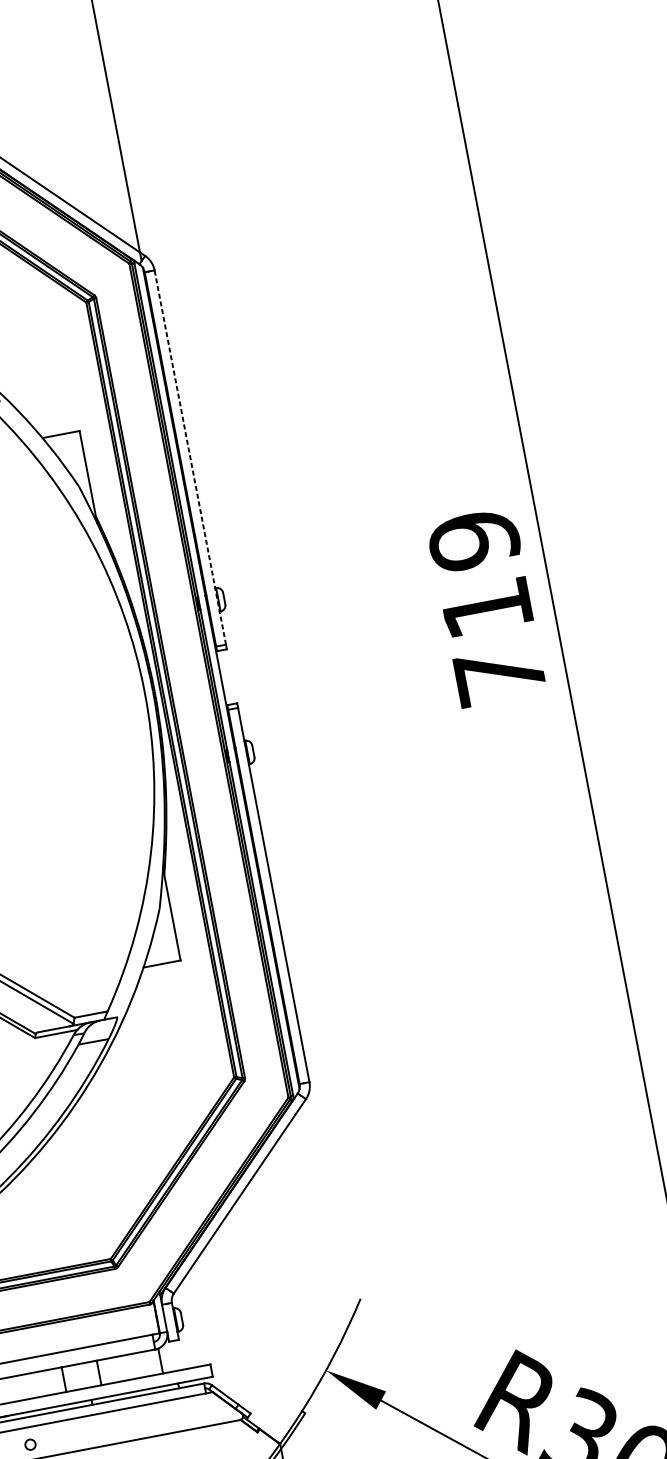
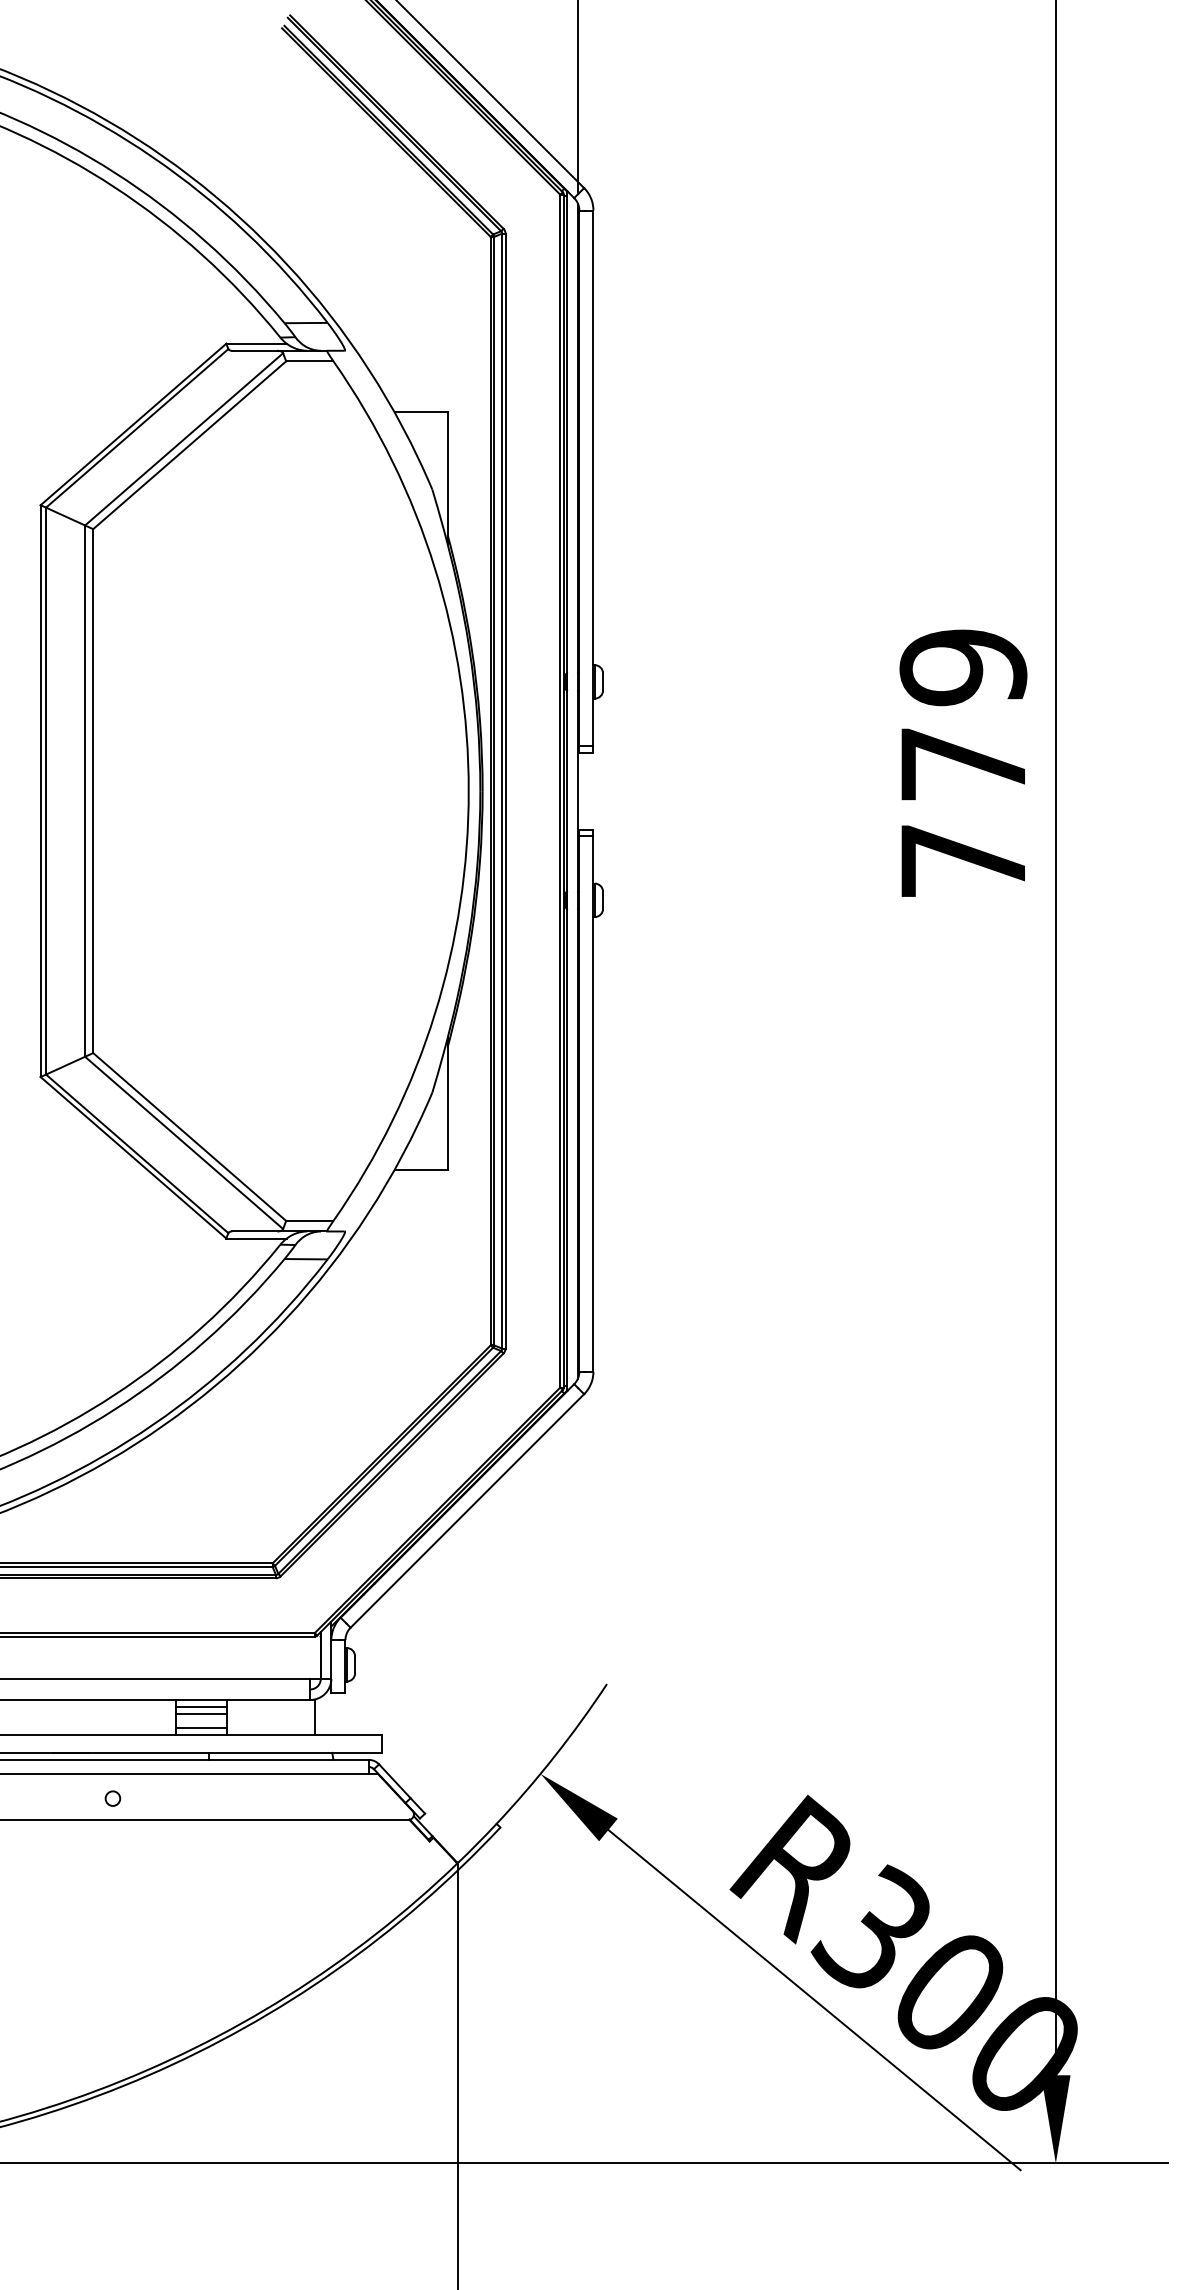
line: (190, 457) -> (593, 478), dashed -> solid
text: (486, 608) -> (962, 764), 719 -> 779
line: (80, 1369) -> (201, 1707), added
line: (81, 1374) -> (201, 1714), added
line: (83, 1383) -> (201, 1728), added

